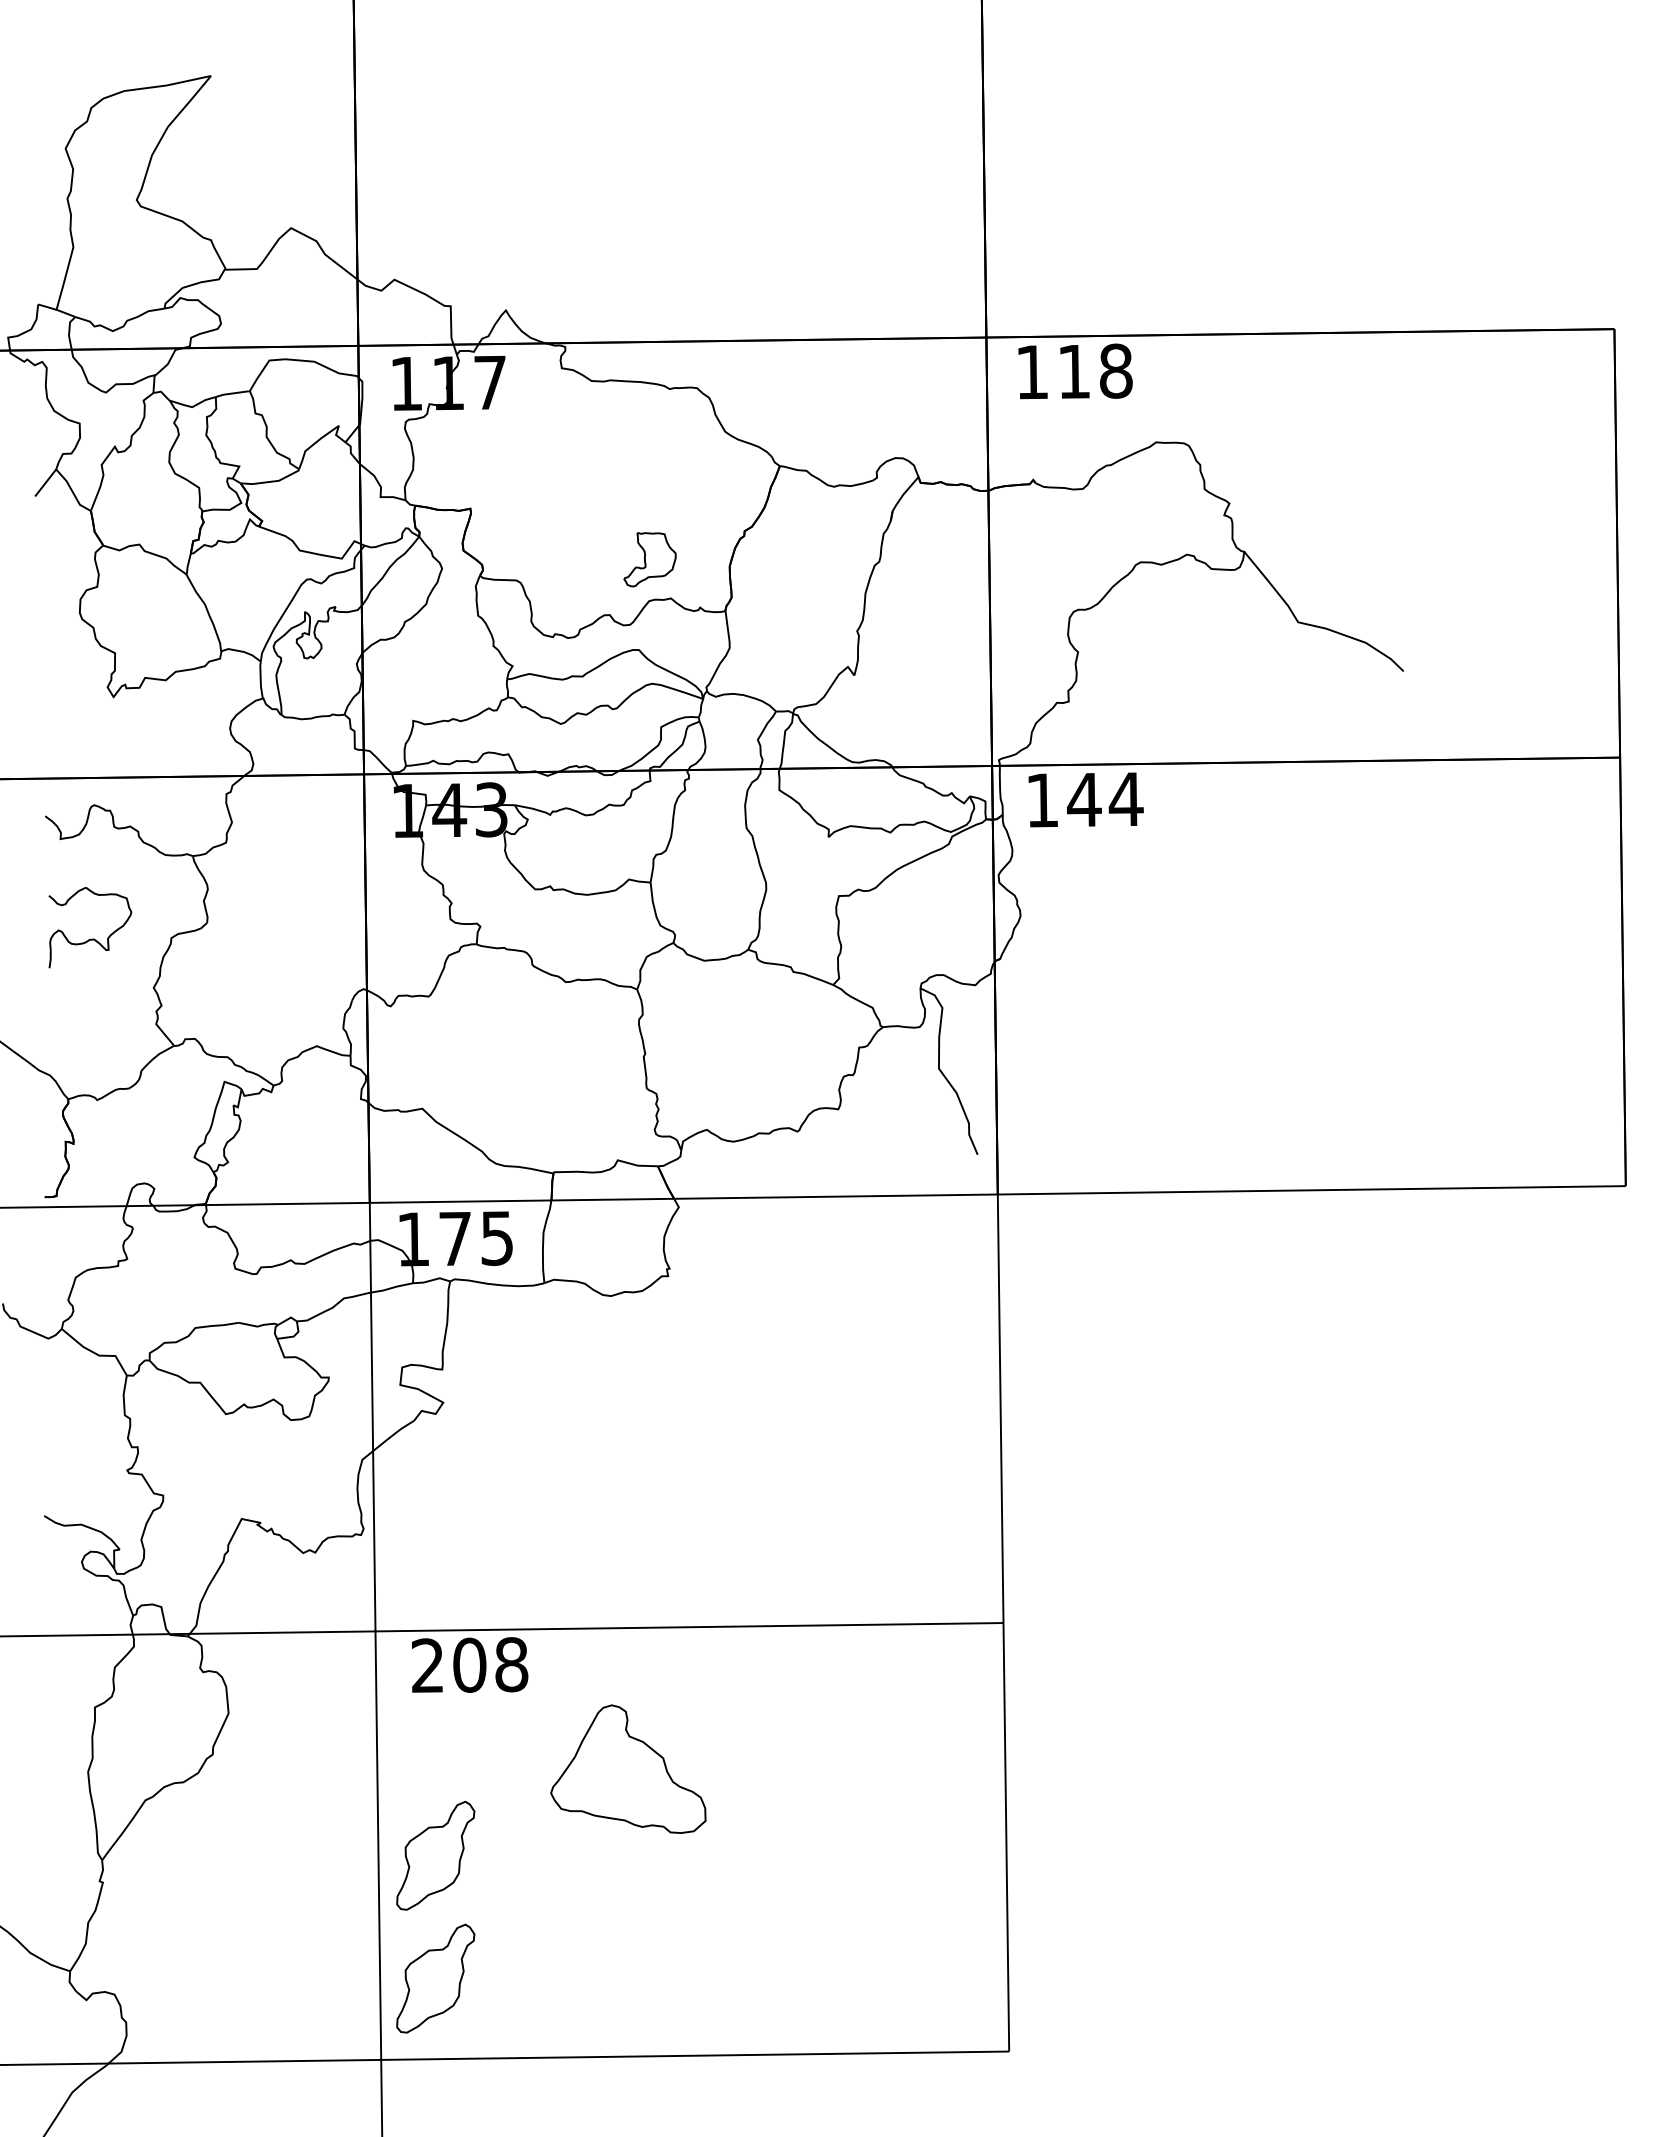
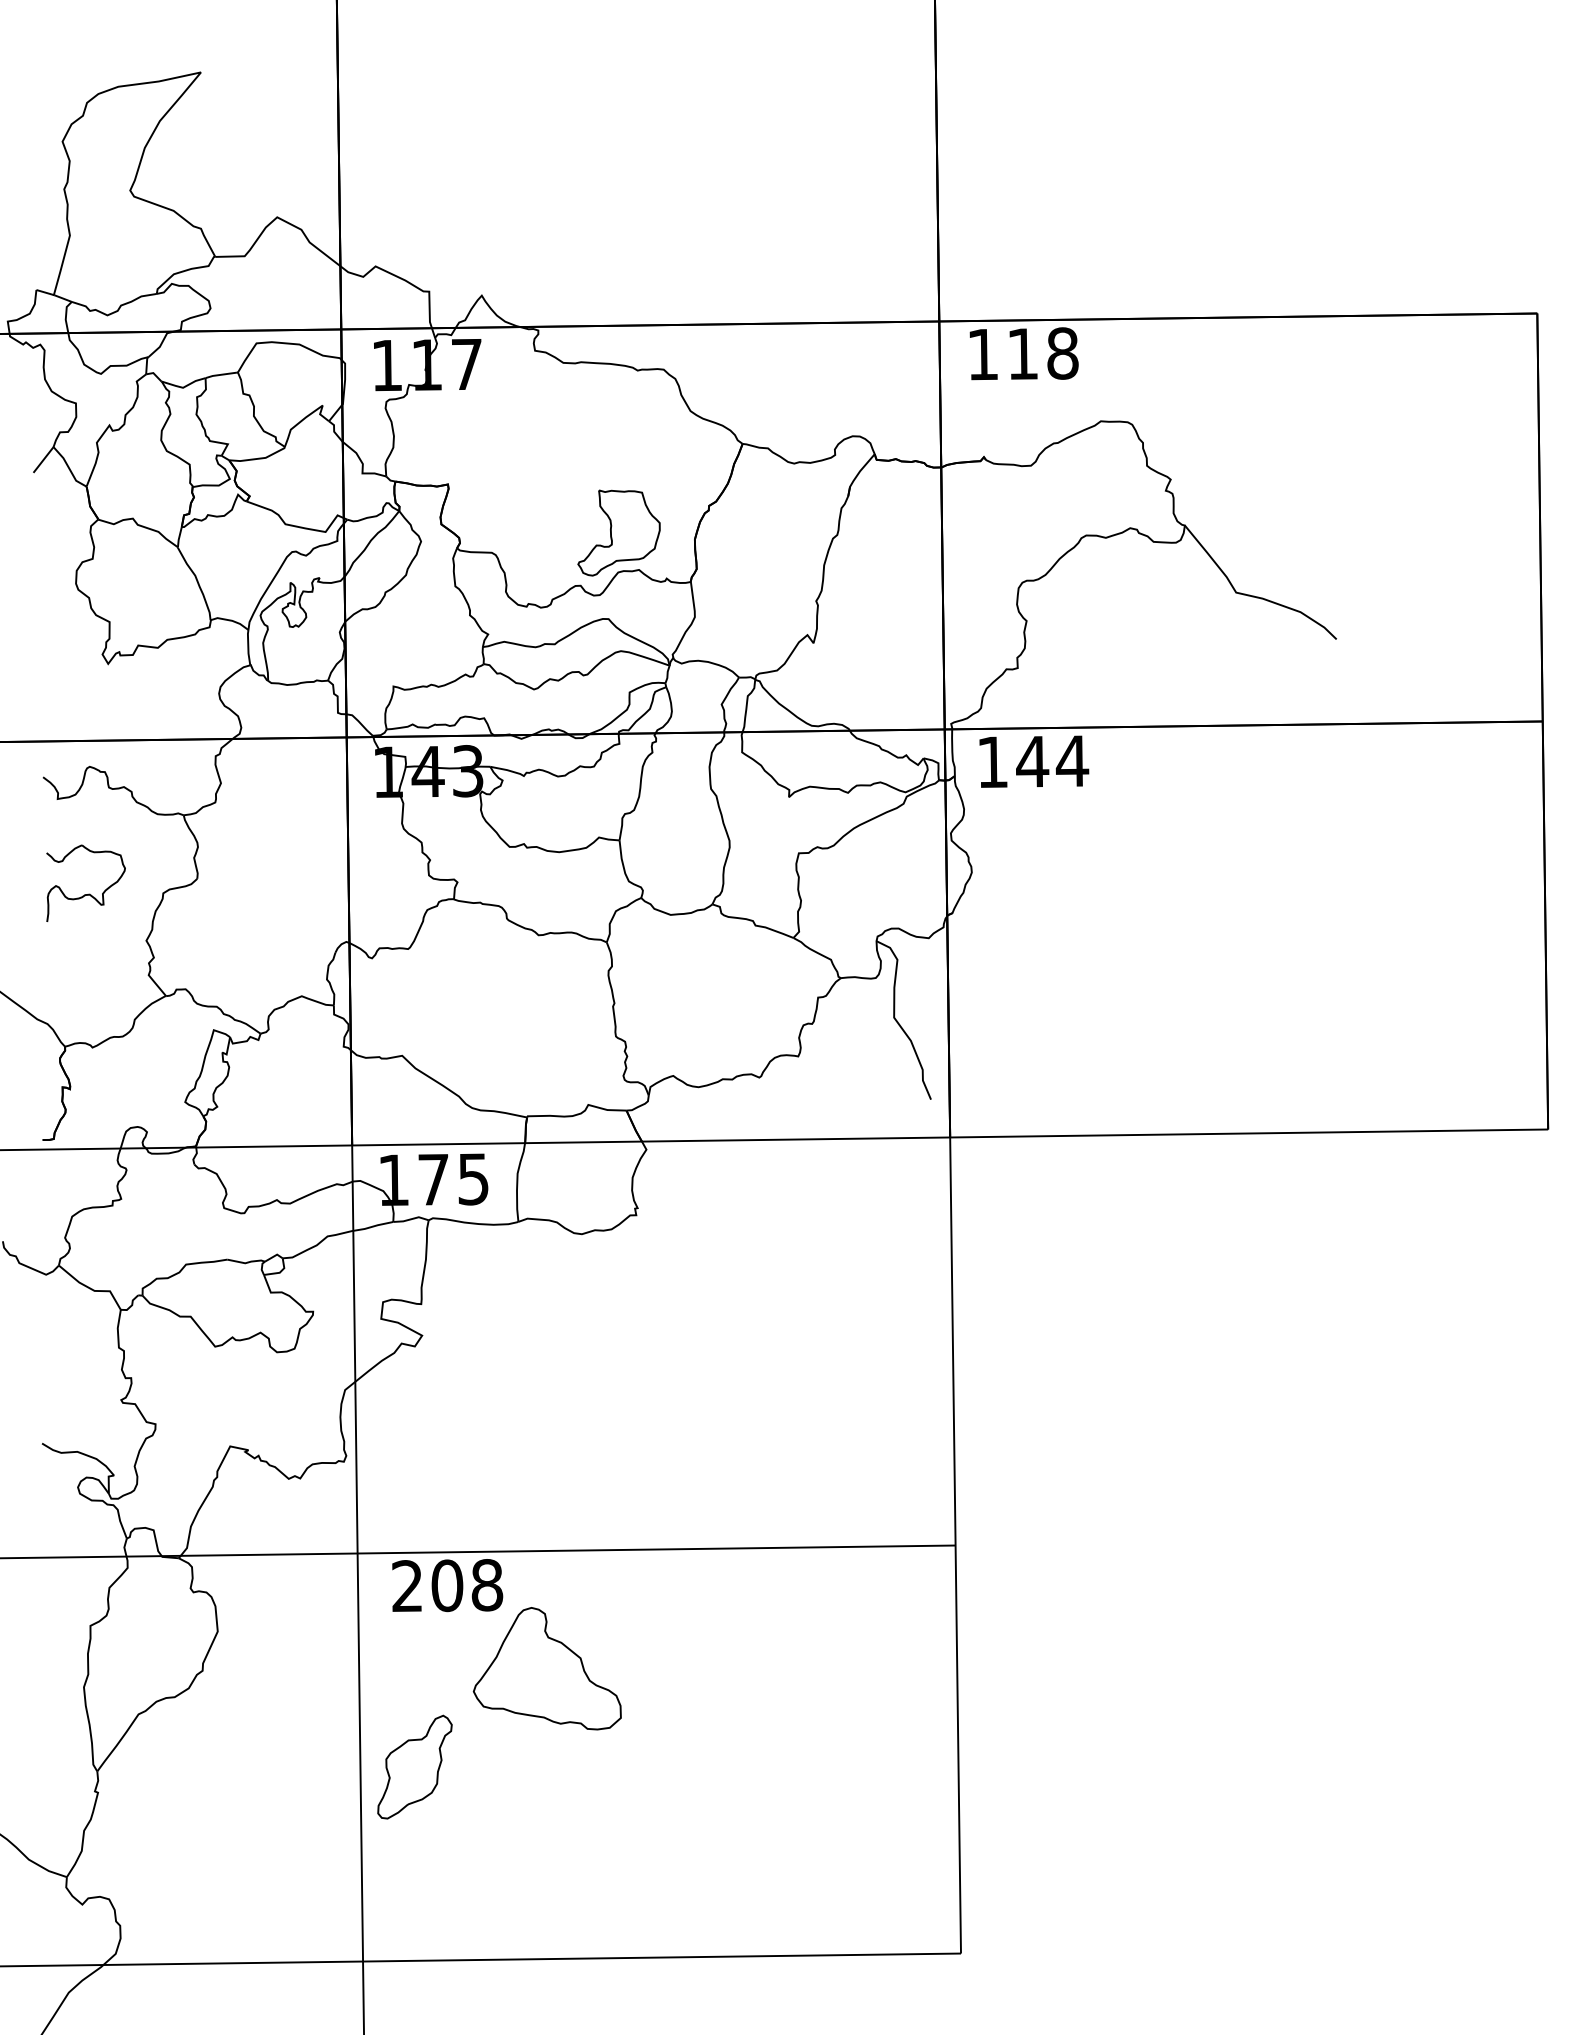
part: (649, 559) -> (618, 532), size x1.67
part: (627, 1768) -> (546, 1668), moved
part: (435, 1977) -> (414, 1883), removed

